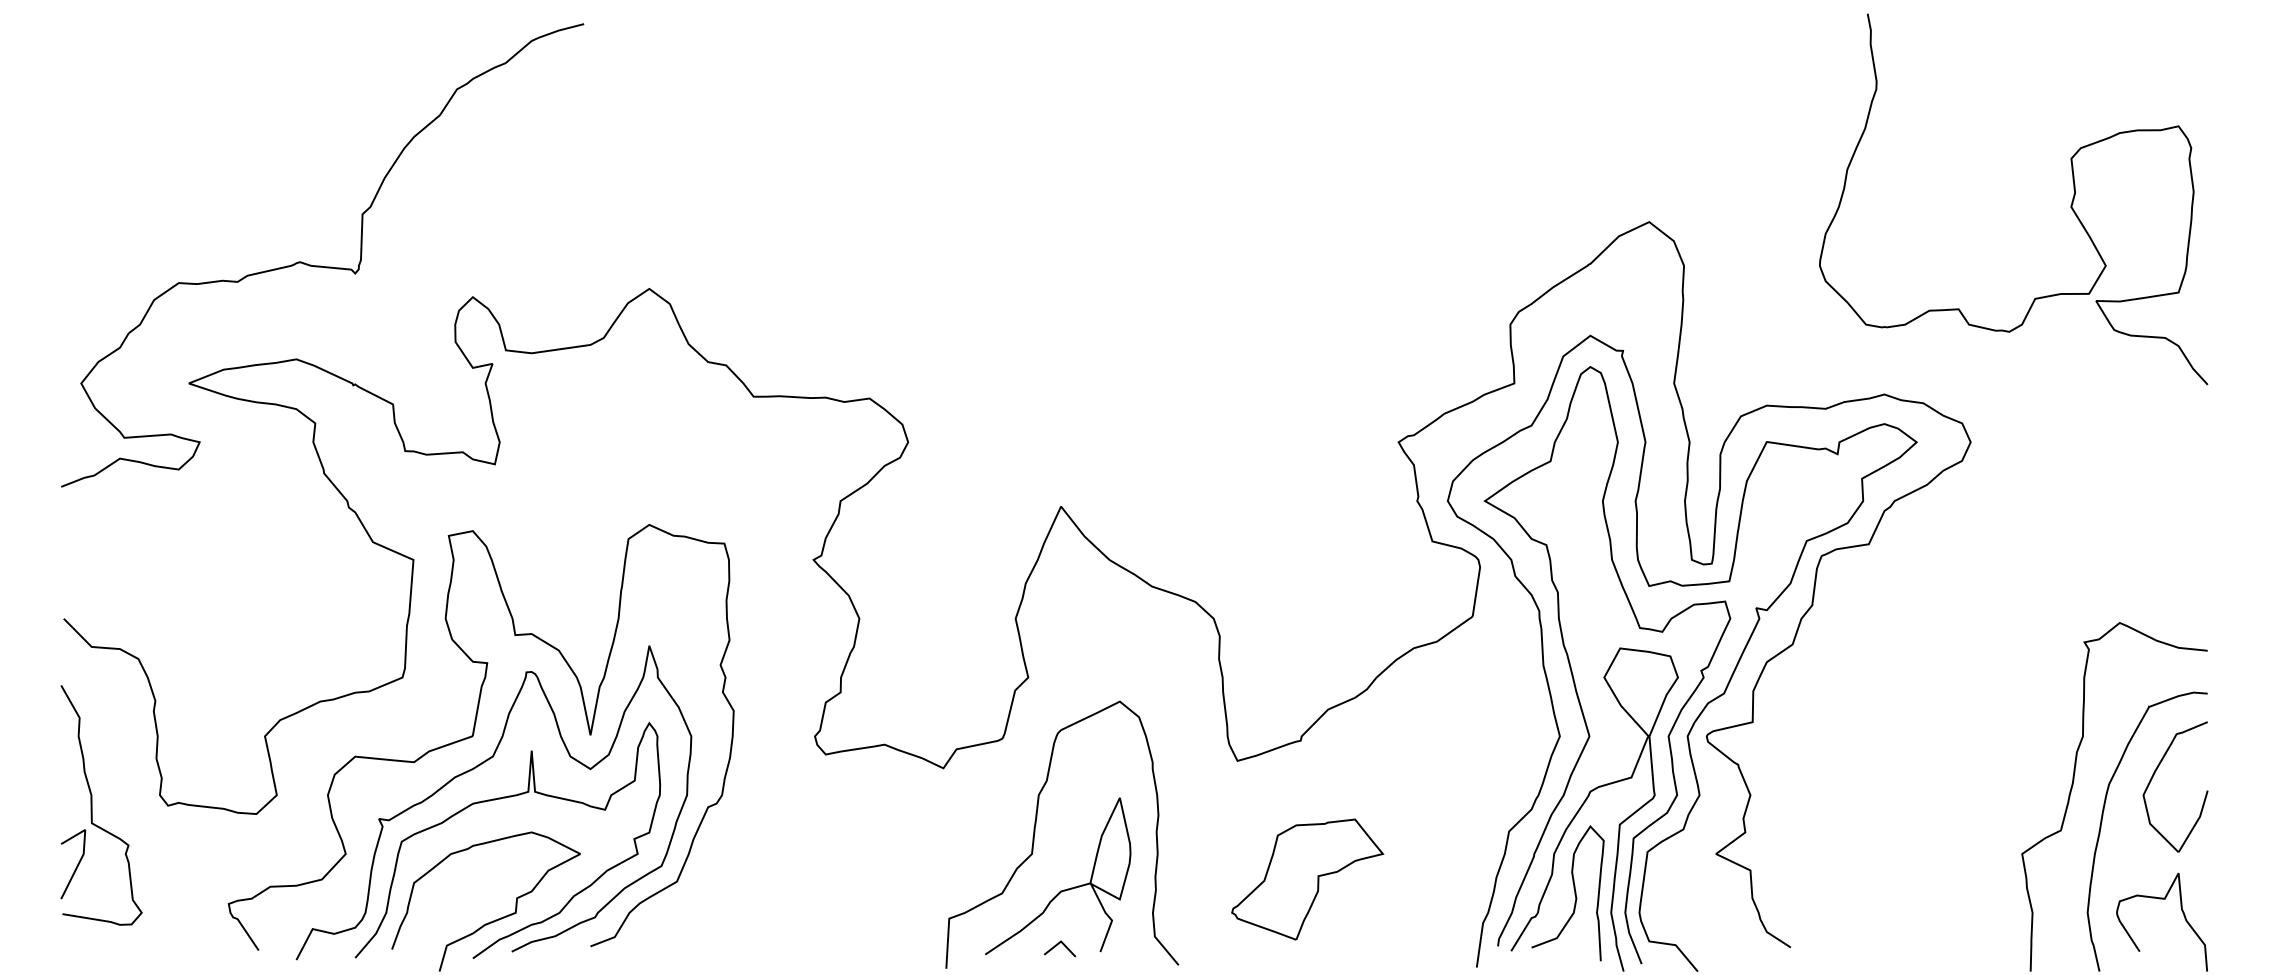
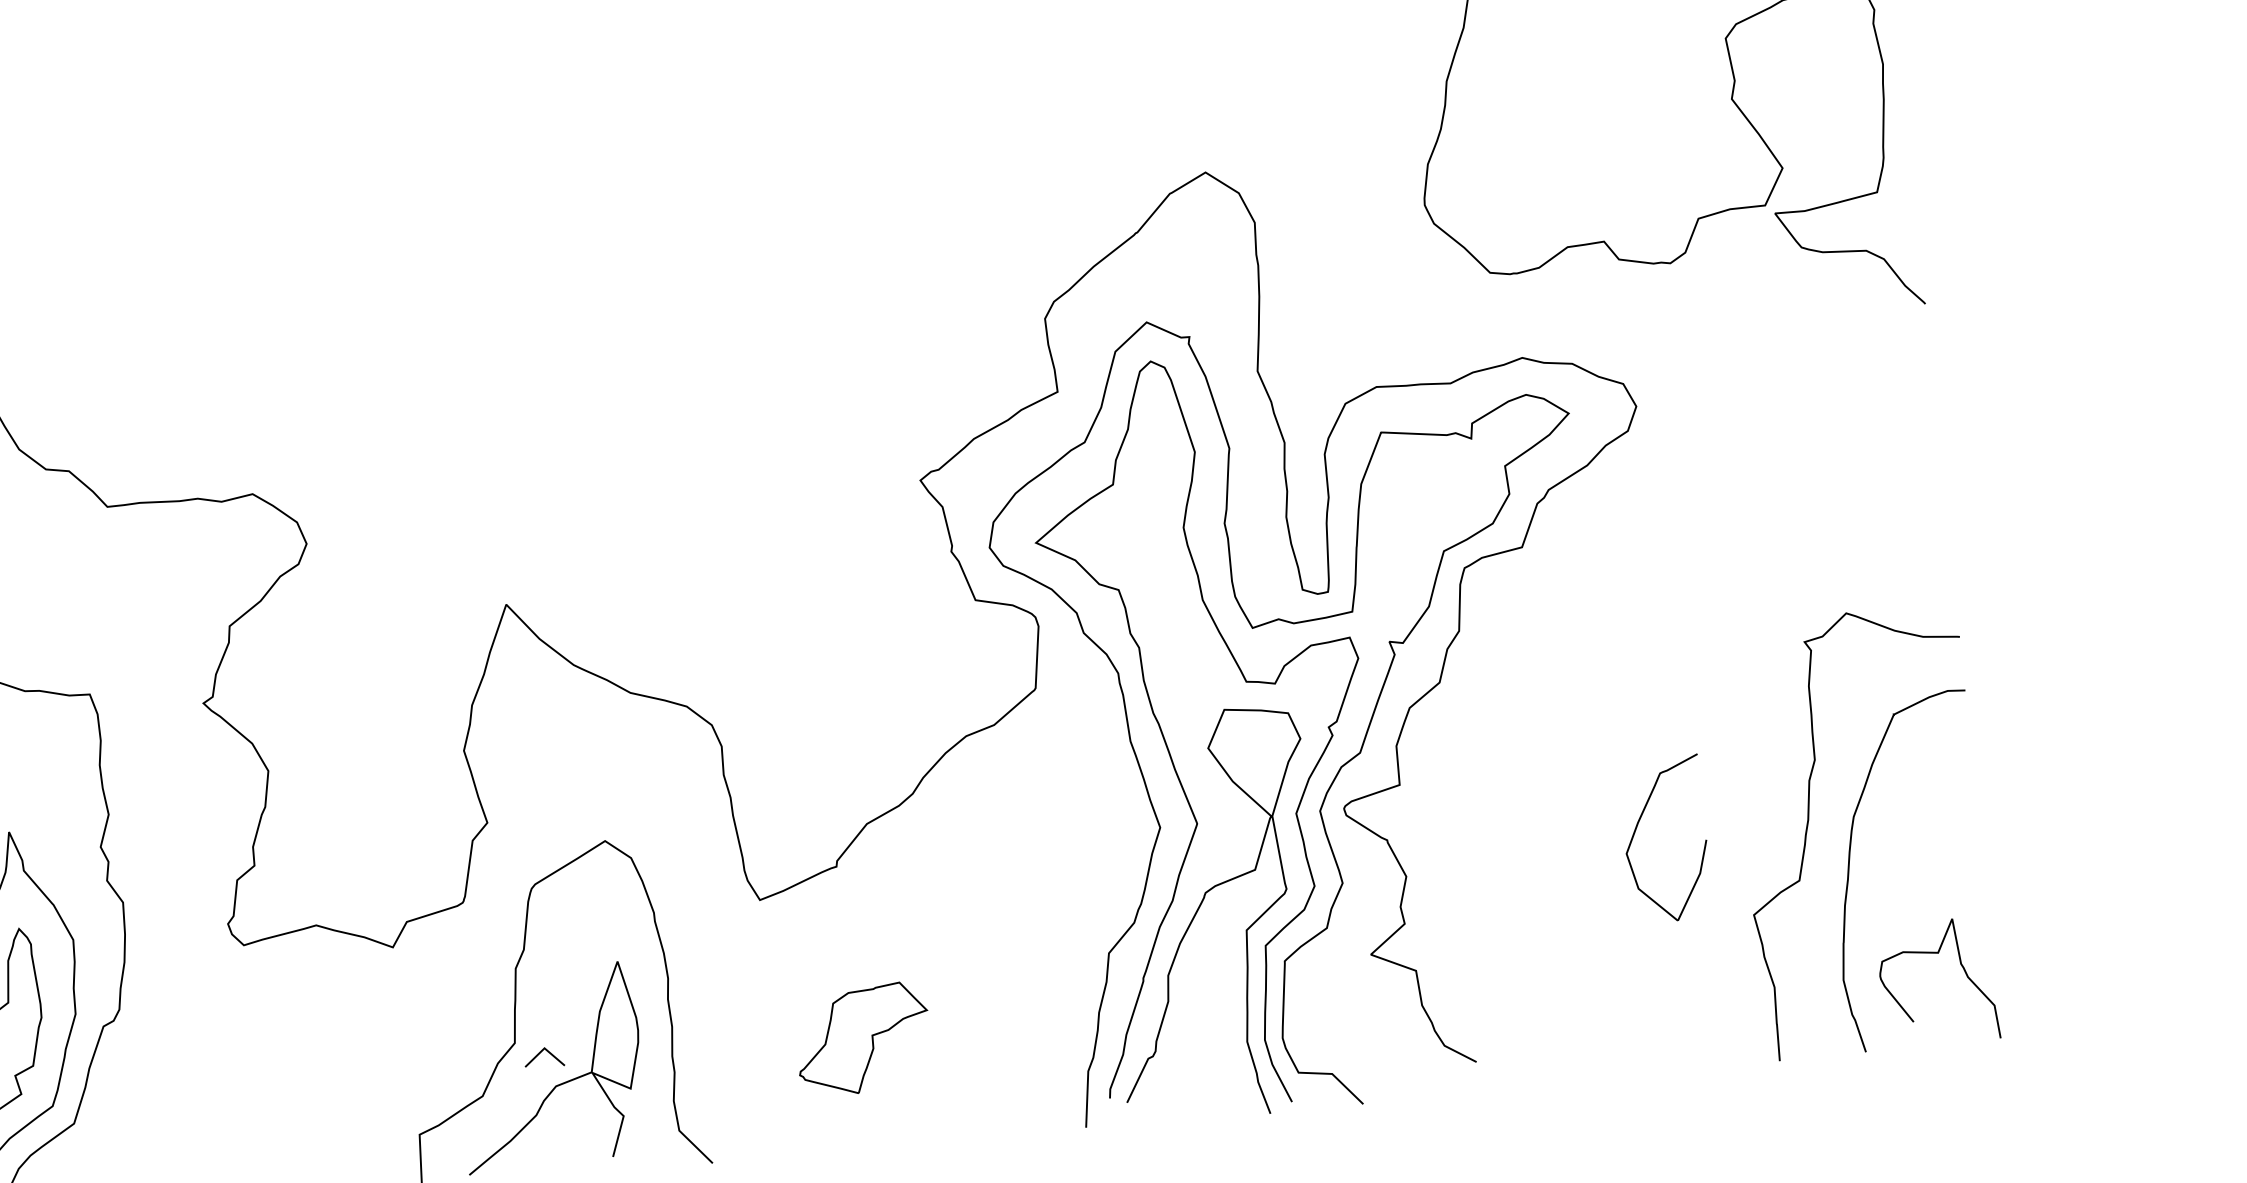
part: (2154, 775) -> (1637, 827), moved
part: (1307, 879) -> (862, 1039), size x0.7
curve: (1574, 893) -> (1198, 1022), removed
line: (1057, 945) -> (540, 1053), moved

